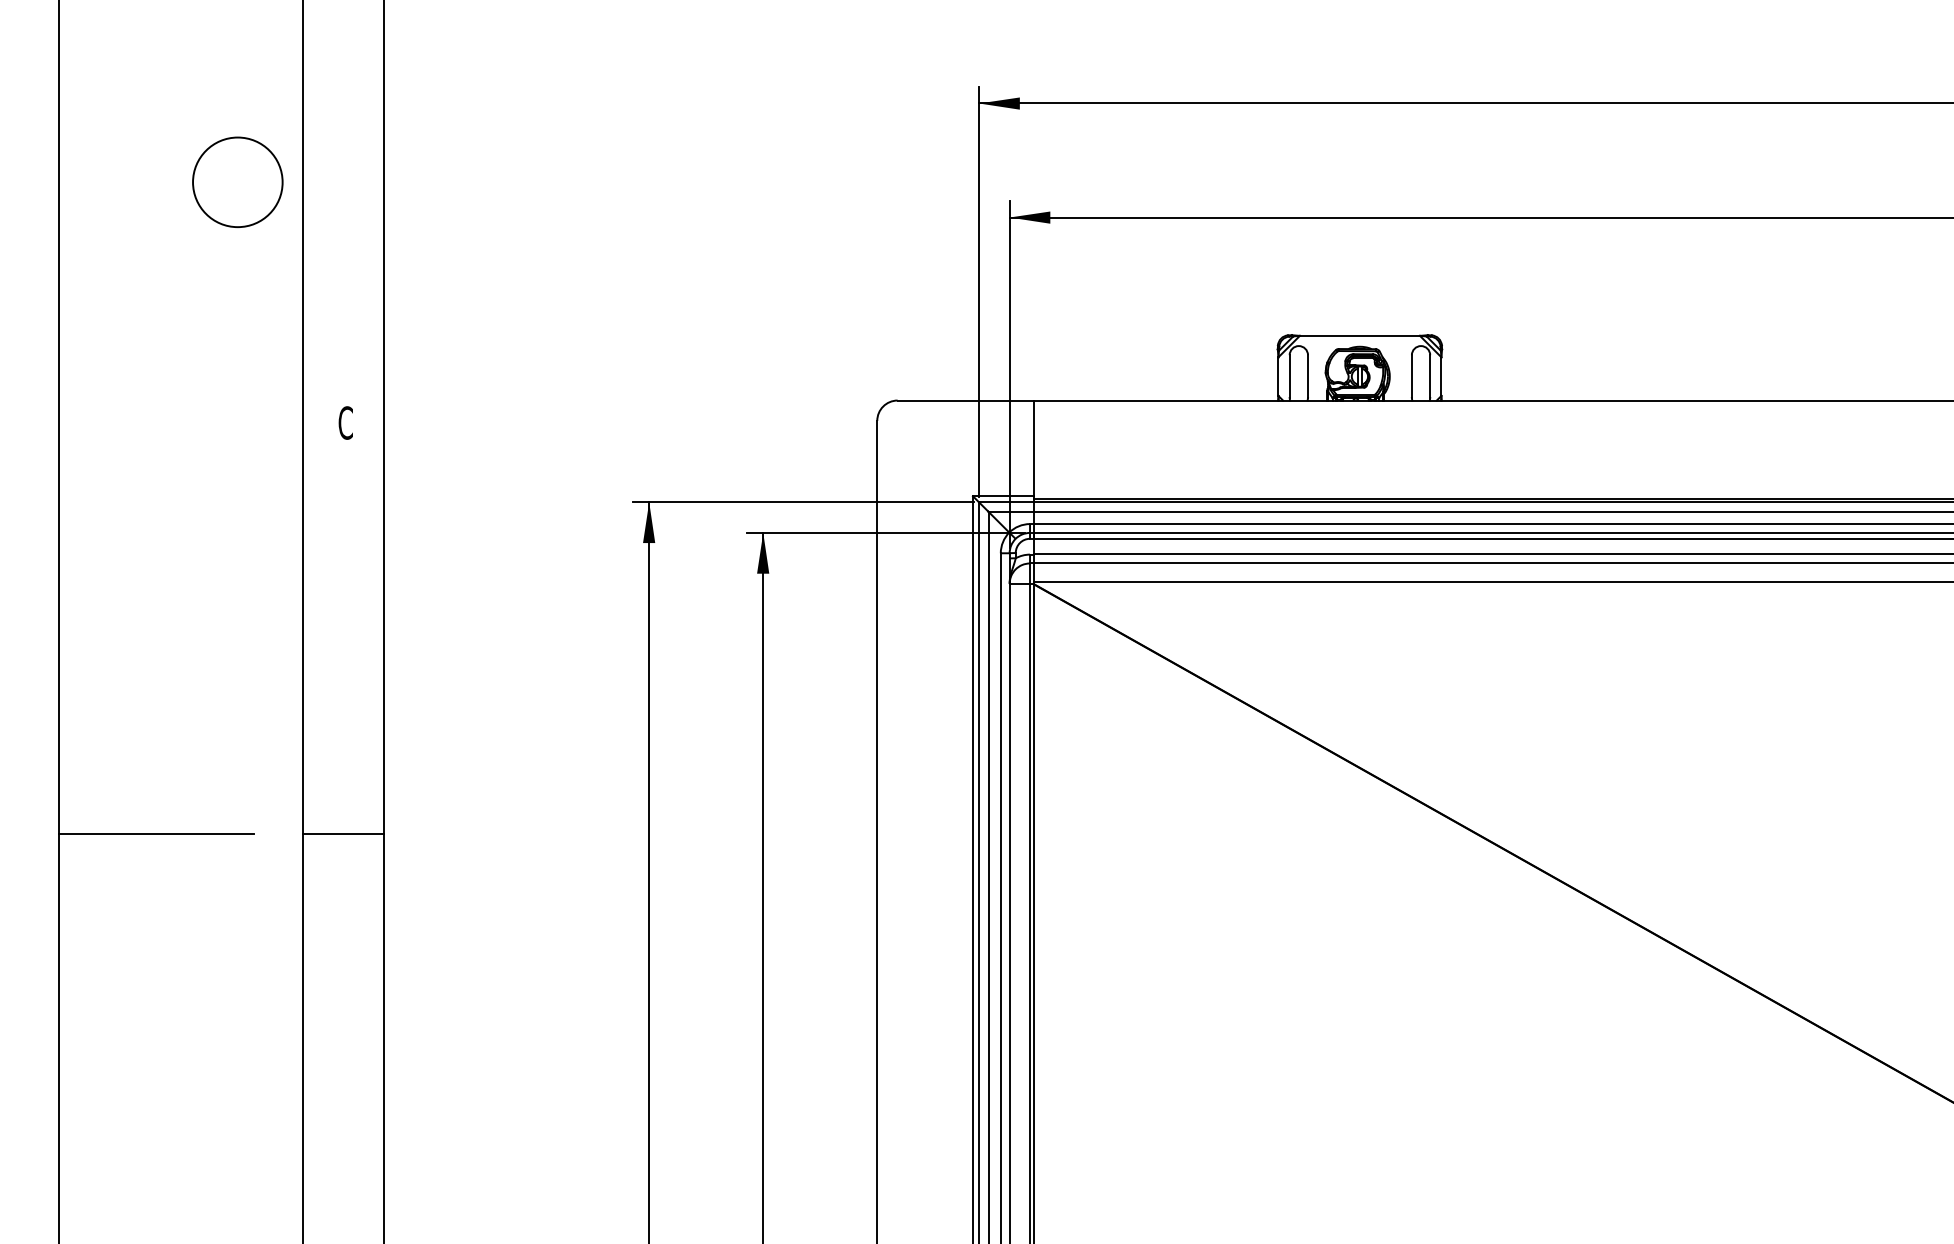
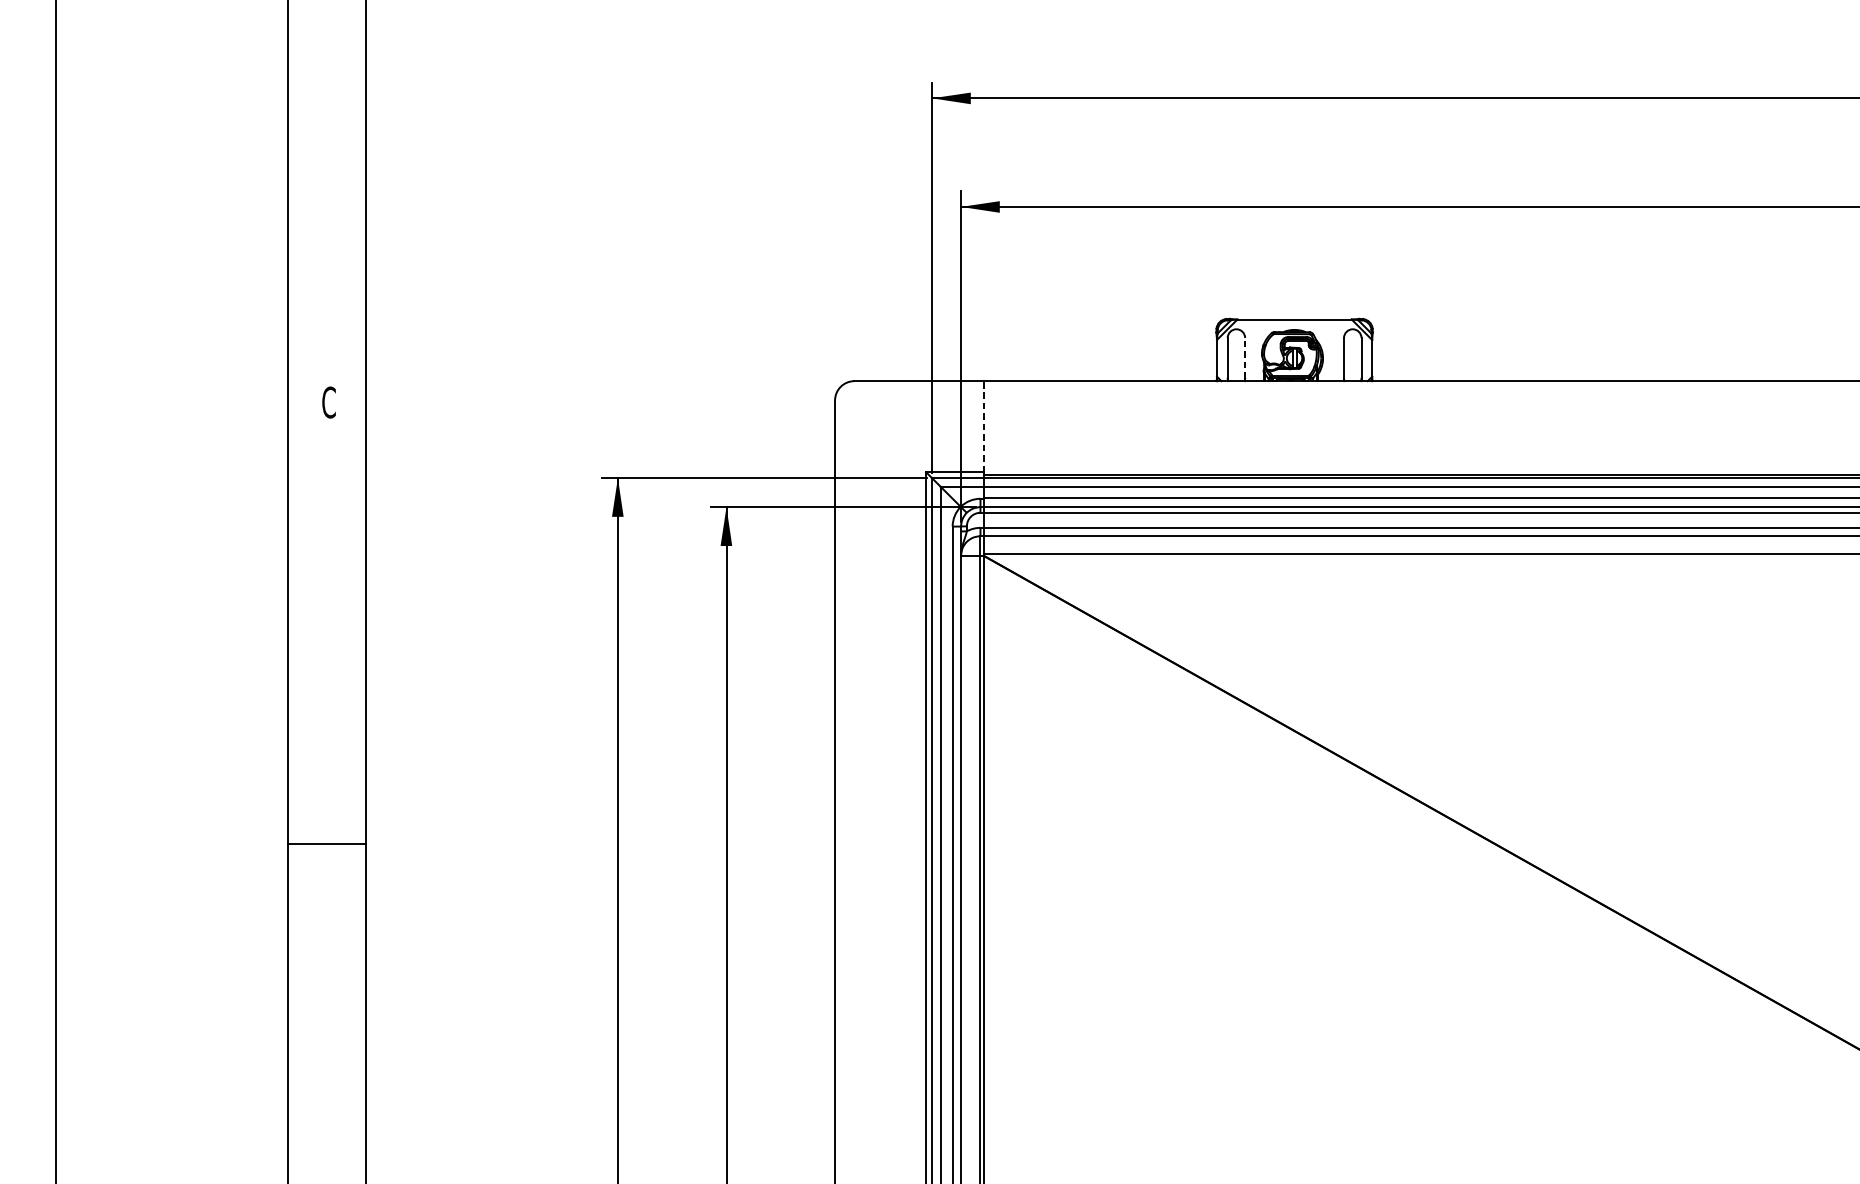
circle: (237, 181) -> (225, 172), removed
line: (1308, 376) -> (1245, 358), solid -> dashed
line: (1034, 448) -> (984, 426), solid -> dashed
line: (156, 834) -> (148, 794), removed
line: (343, 834) -> (326, 844), moved

